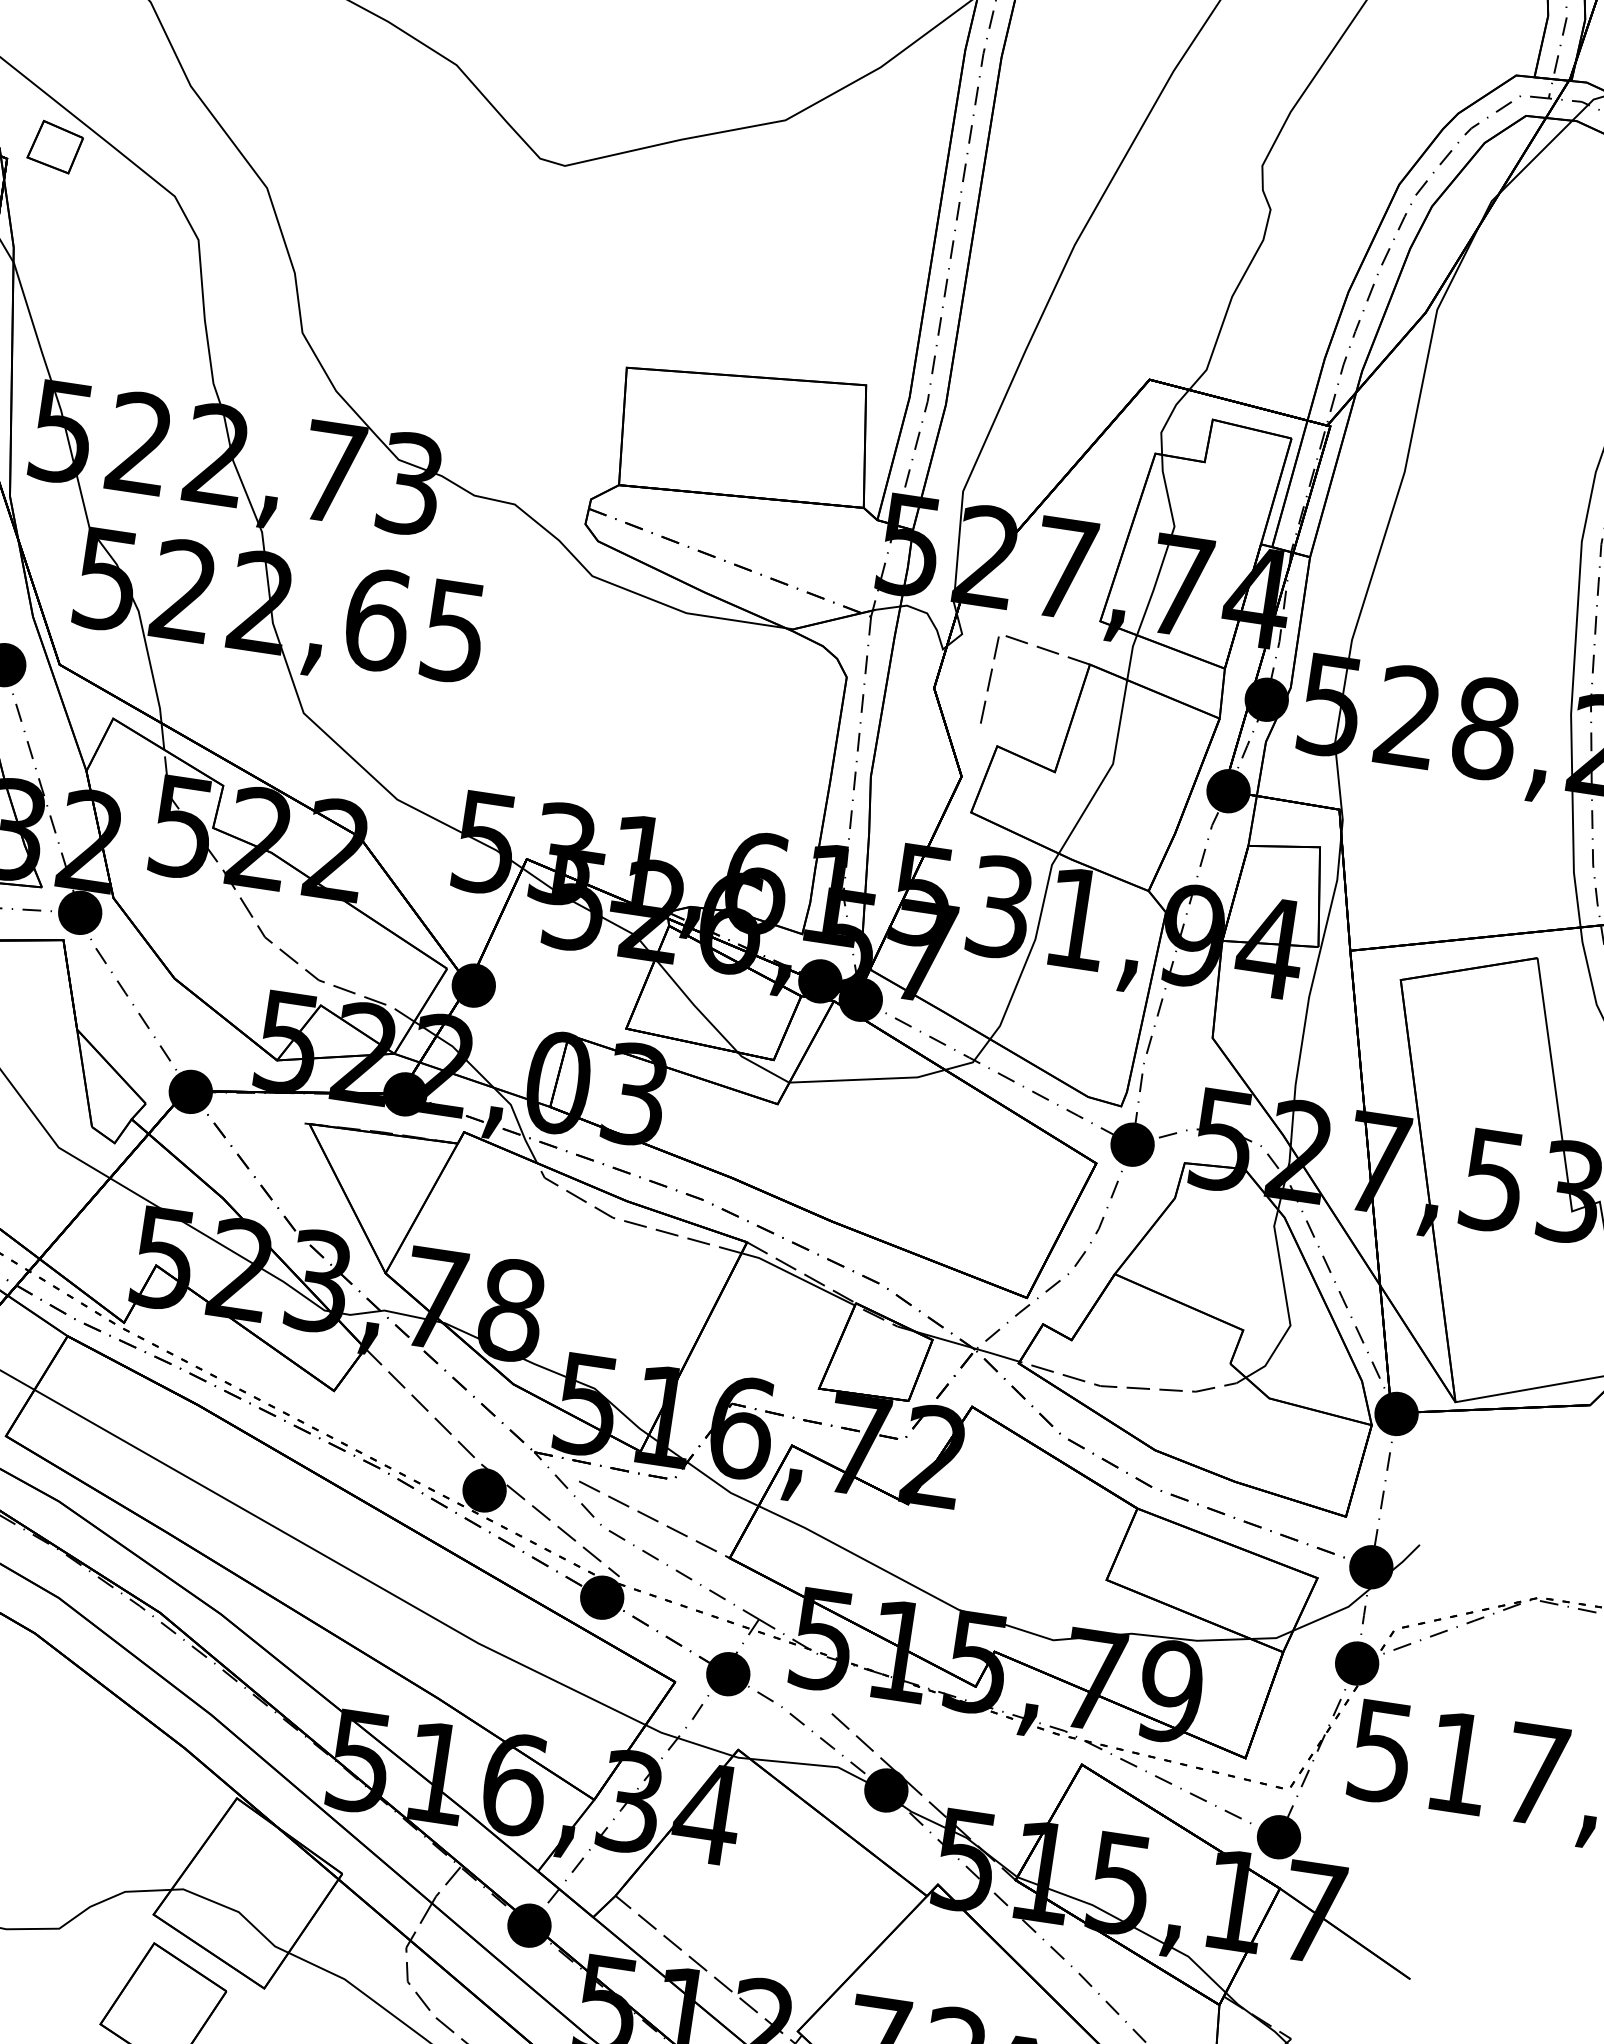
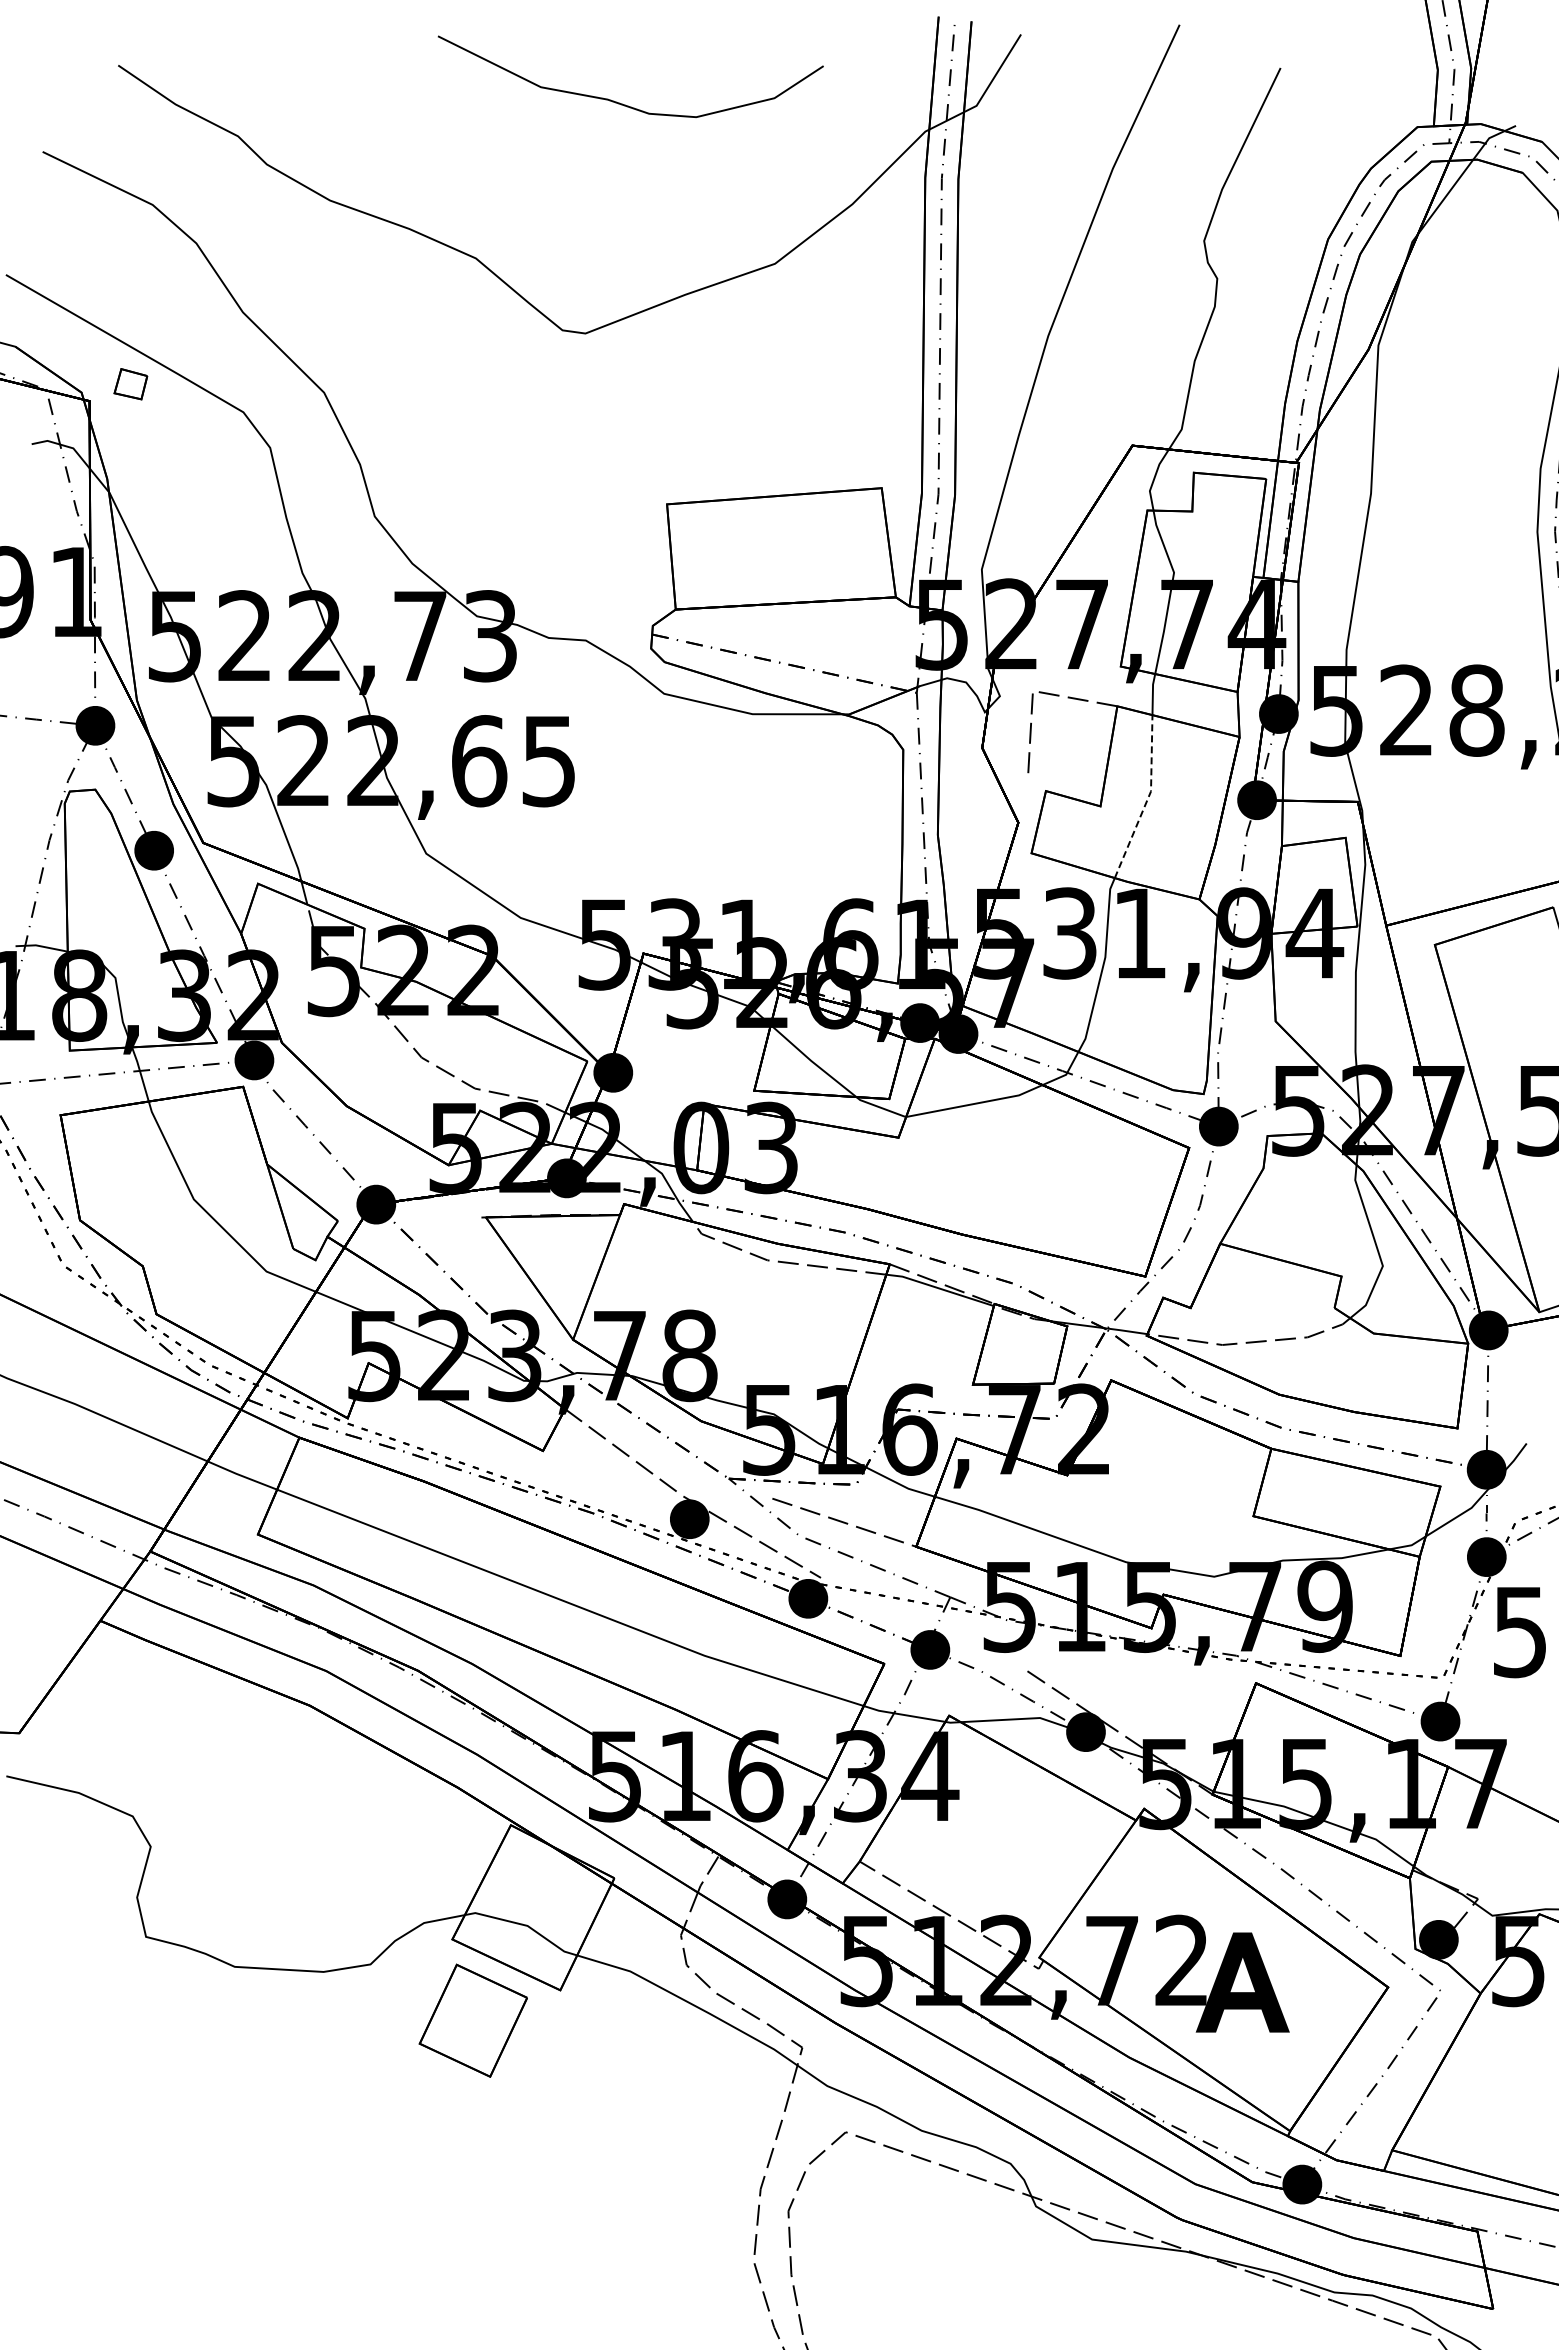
part: (55, 146) -> (130, 383), size x0.7
line: (1108, 771) -> (1147, 798), solid -> dashed

